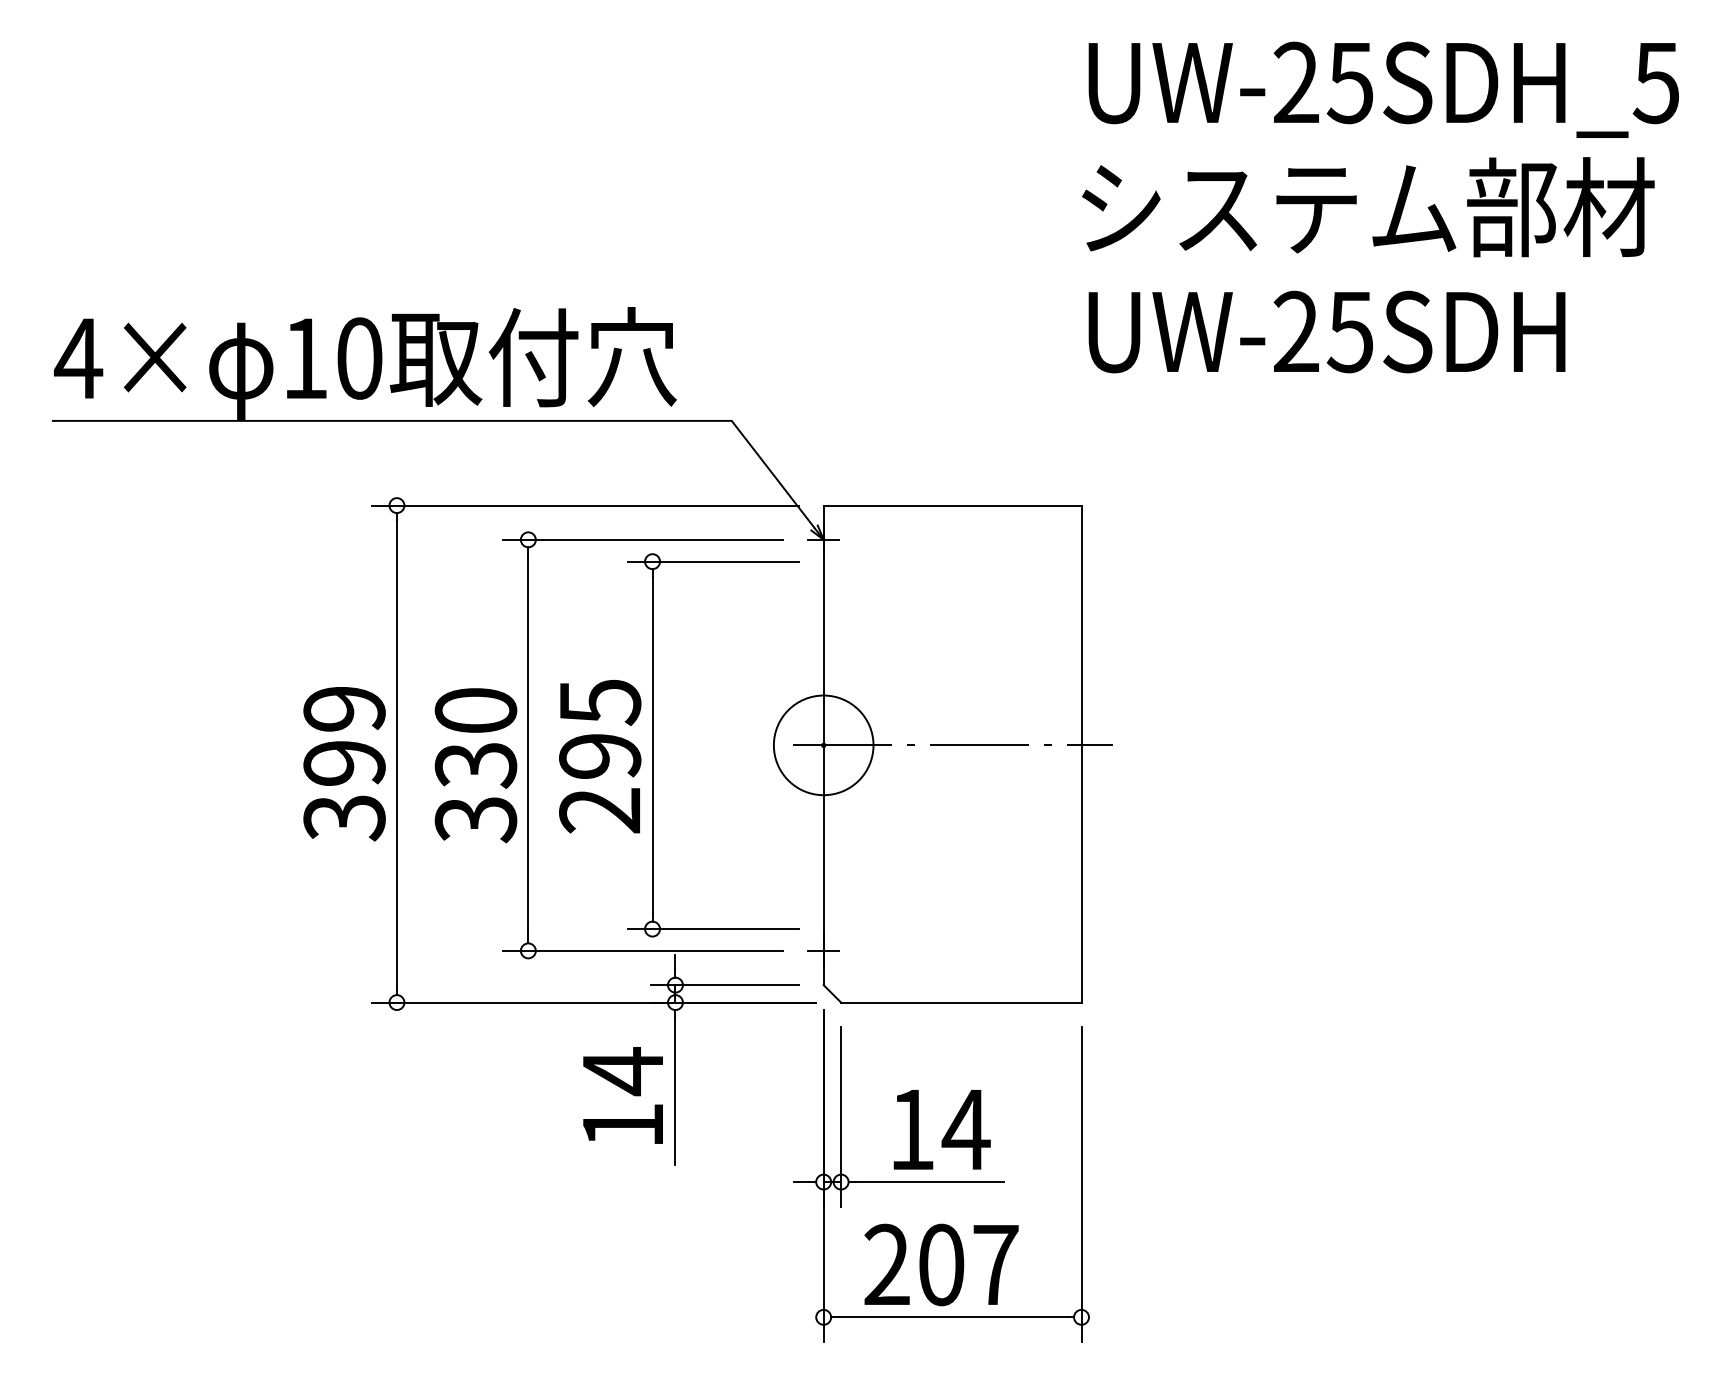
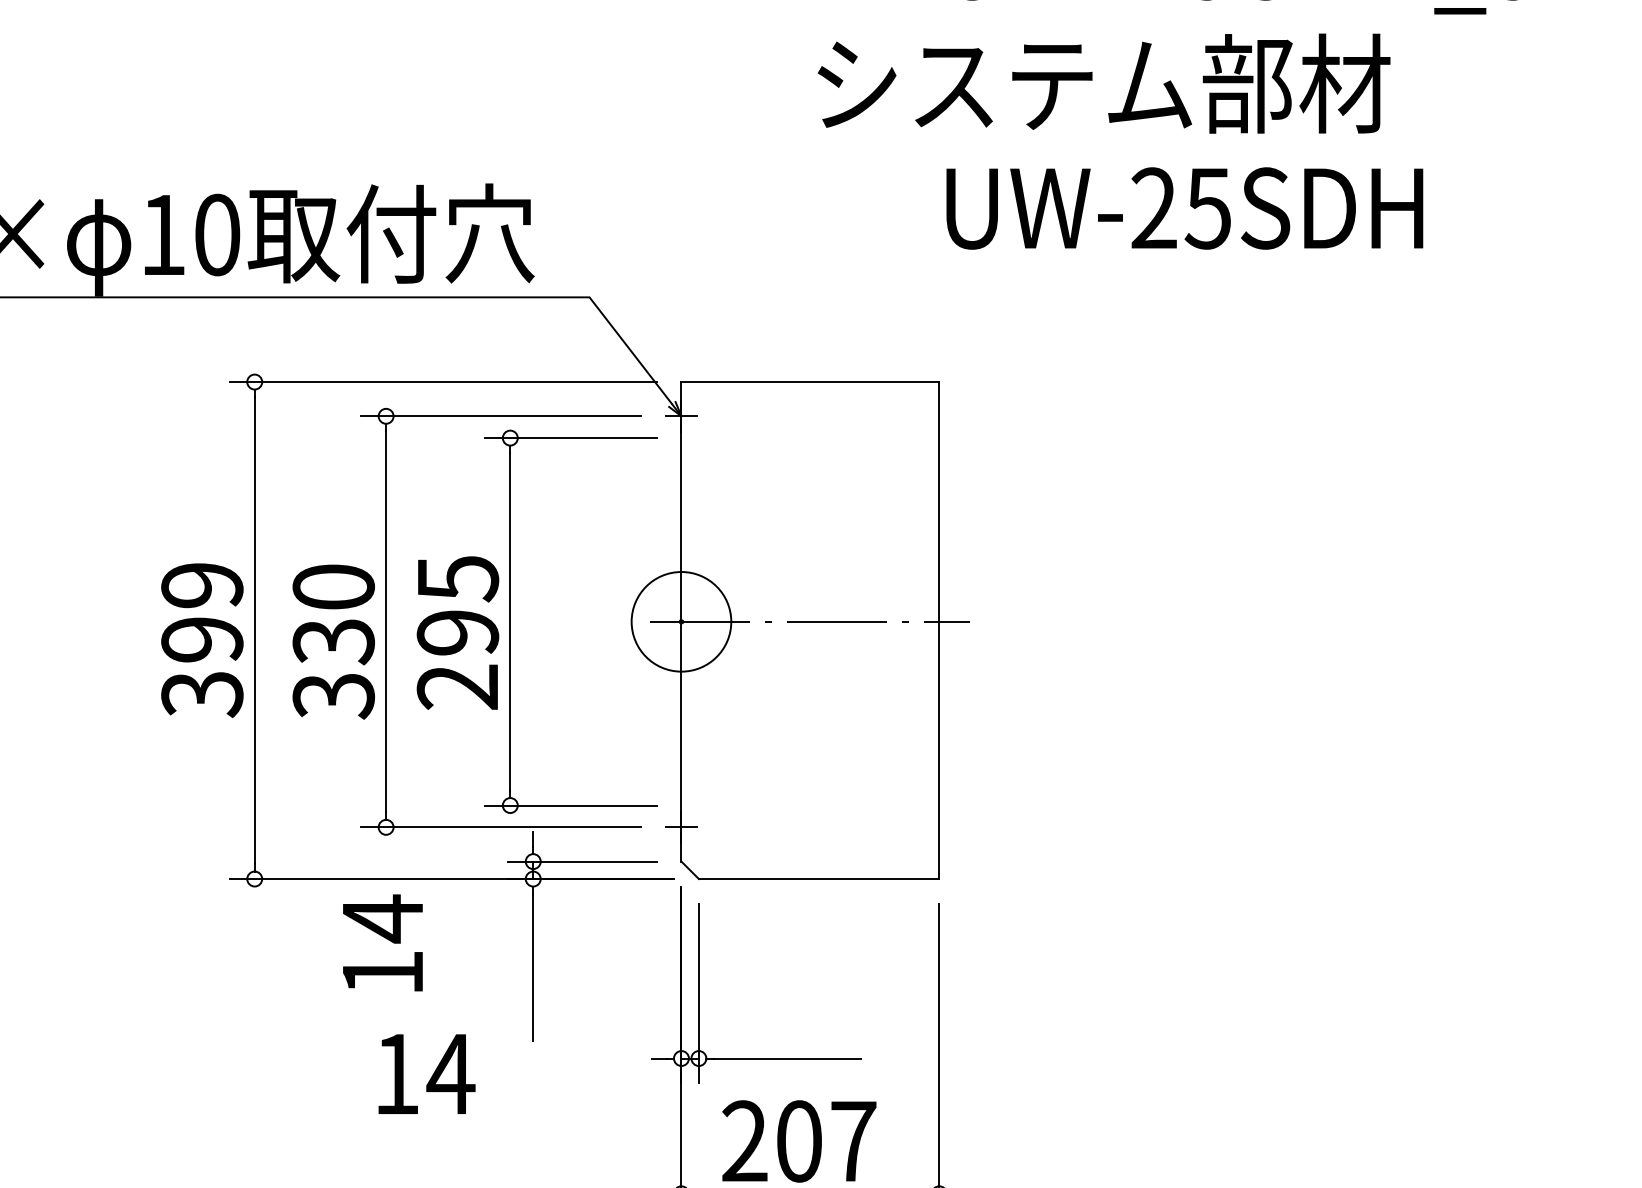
text: (1368, 207) -> (1104, 83), moved
text: (622, 1095) -> (382, 942), moved
text: (941, 1129) -> (426, 1073), moved

